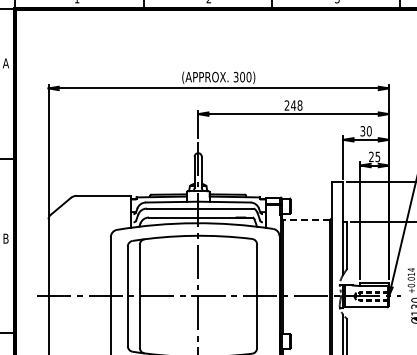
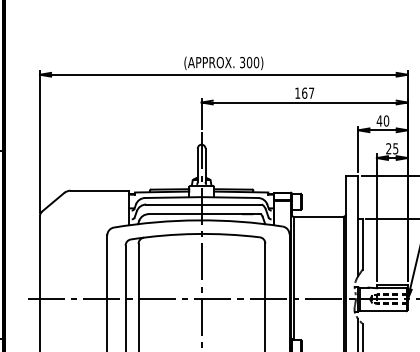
text: (293, 105) -> (304, 93), 248 -> 167
text: (362, 131) -> (379, 121), 30 -> 40
line: (305, 219) -> (317, 216), dashed -> solid

